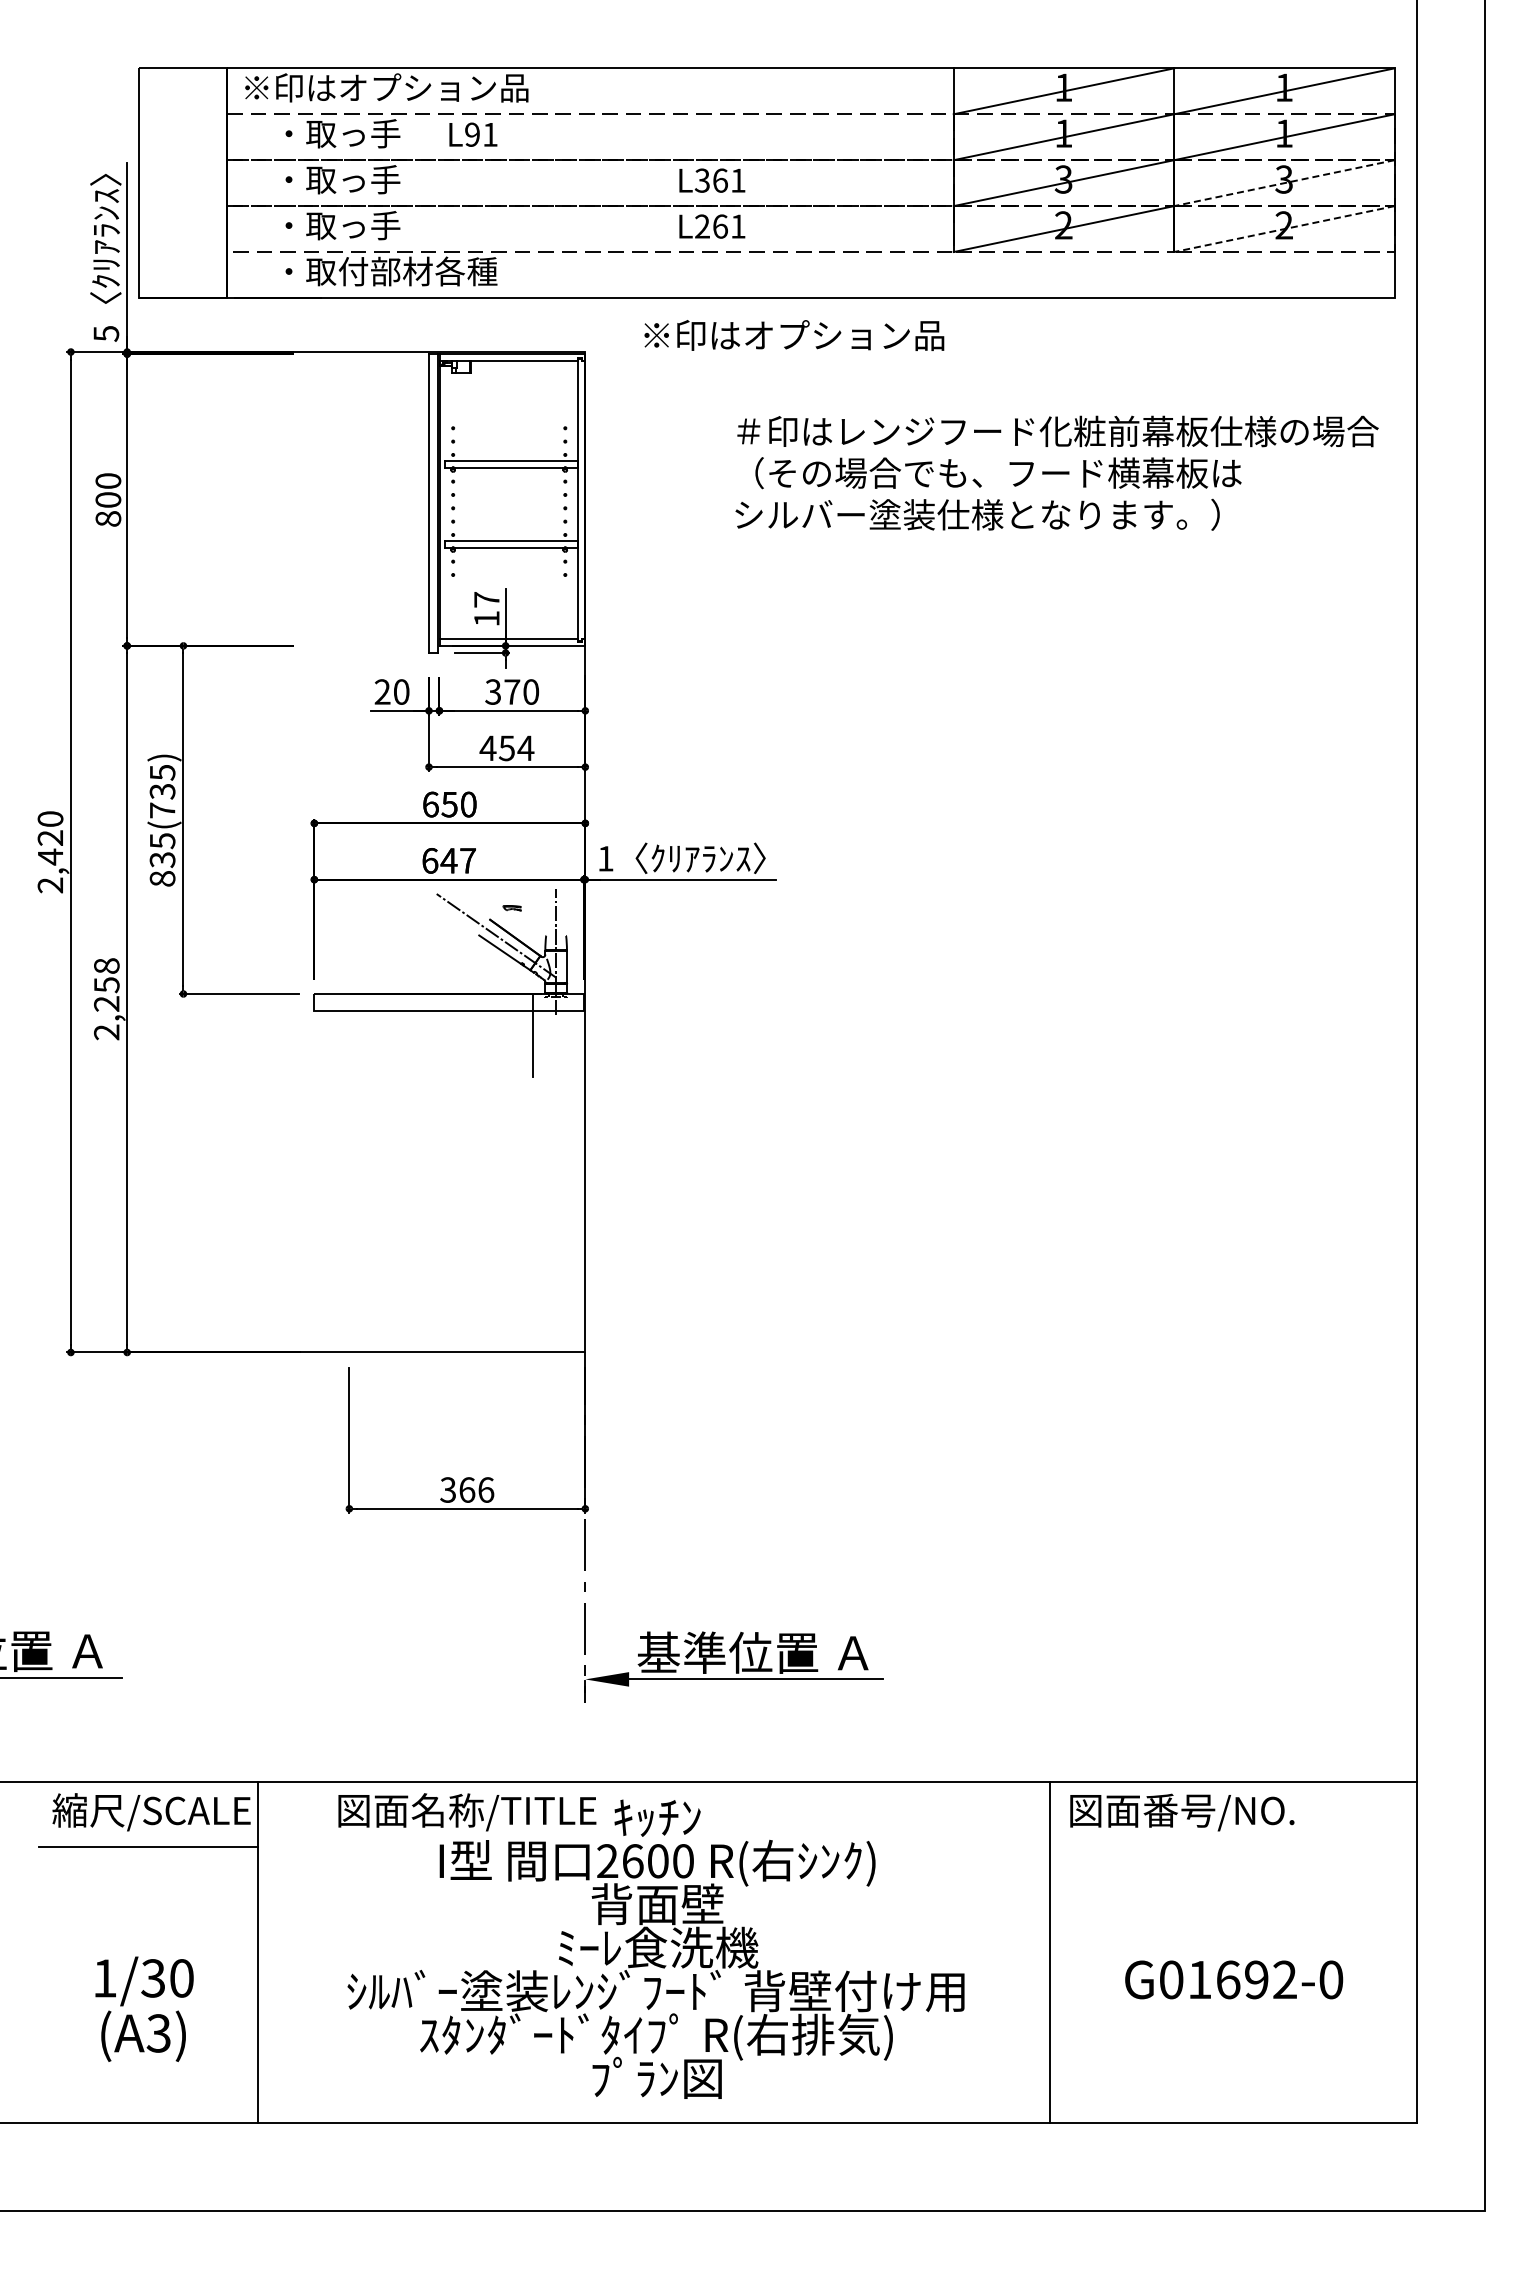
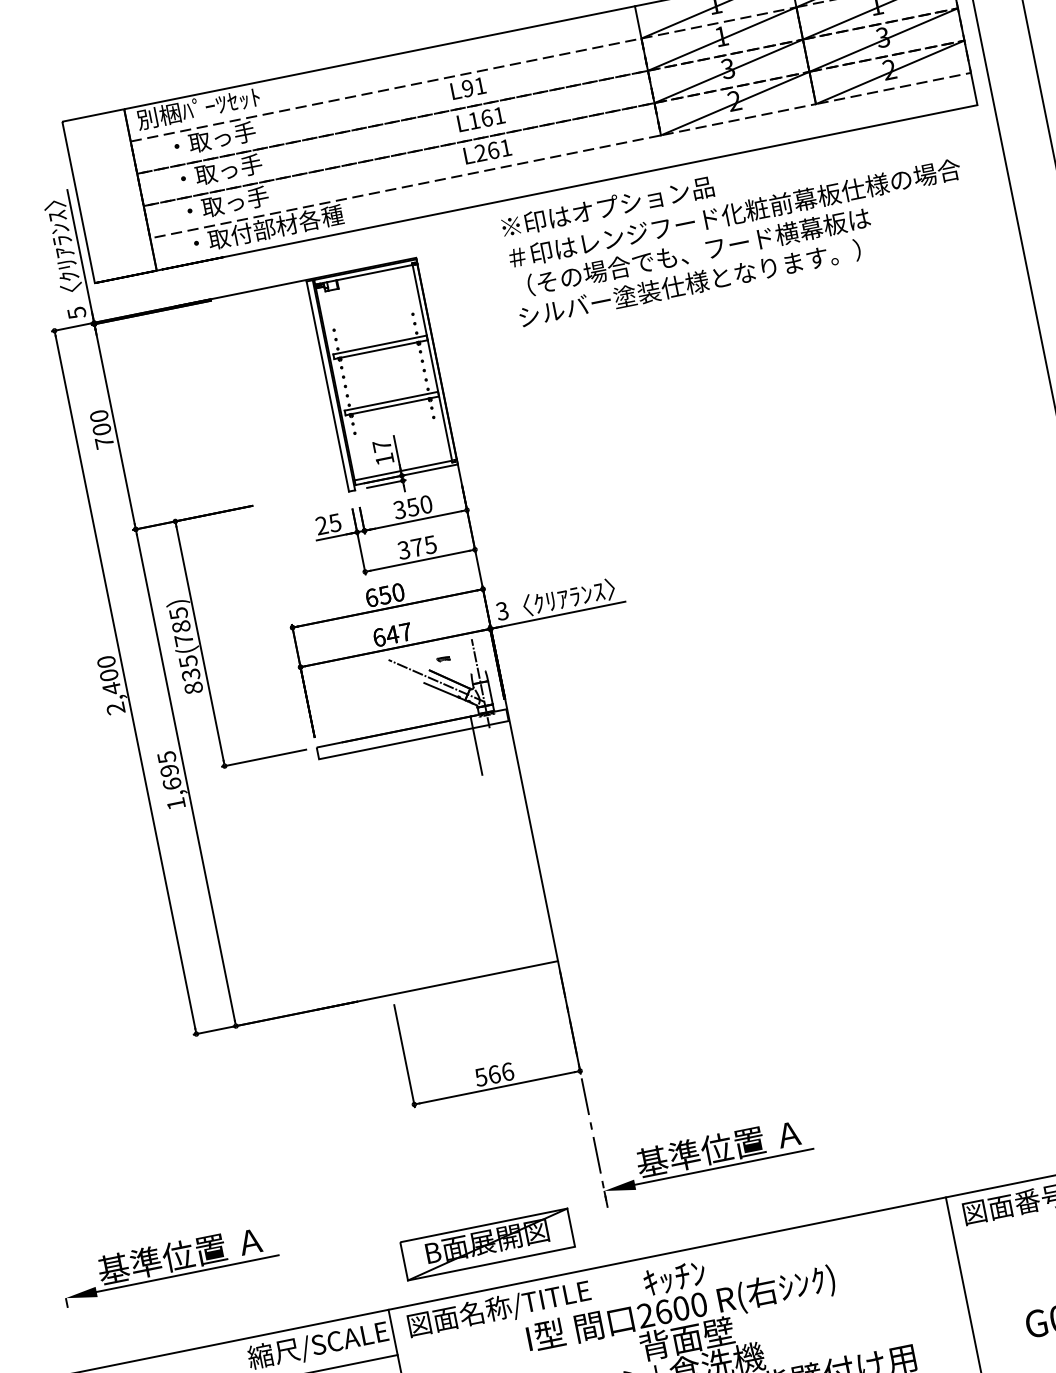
text: (385, 87) -> (238, 100), ※印はオプション品 -> 別梱ﾊﾟｰﾂｾｯﾄ
text: (473, 134) -> (468, 88), moved
text: (701, 180) -> (473, 120), L361 -> L161
line: (1284, 183) -> (883, 40), dashed -> solid
line: (1284, 229) -> (890, 72), dashed -> solid
text: (794, 335) -> (608, 207), moved
text: (1056, 472) -> (739, 242), moved
text: (108, 518) -> (104, 442), 800 -> 700
text: (401, 691) -> (335, 522), 20 -> 25
text: (512, 691) -> (413, 506), 370 -> 350
text: (506, 748) -> (417, 547), 454 -> 375
text: (162, 791) -> (181, 626), 835(735) -> 835(785)
text: (50, 837) -> (109, 674), 2,420 -> 2,400
text: (605, 858) -> (502, 611), 1 -> 3
text: (106, 999) -> (171, 780), 2,258 -> 1,695
text: (447, 1489) -> (480, 1077), 366 -> 566
part: (410, 1720) -> (487, 1244), added
text: (467, 1812) -> (499, 1309), moved

